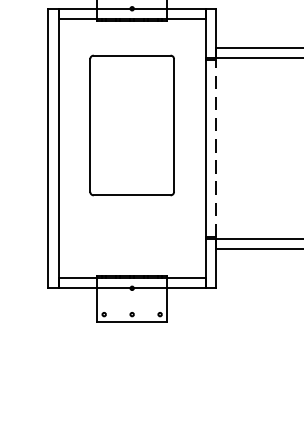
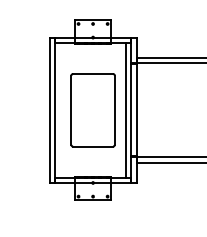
part: (131, 125) -> (92, 110), moved
line: (215, 147) -> (136, 109), dashed -> solid
line: (194, 148) -> (125, 110), added

